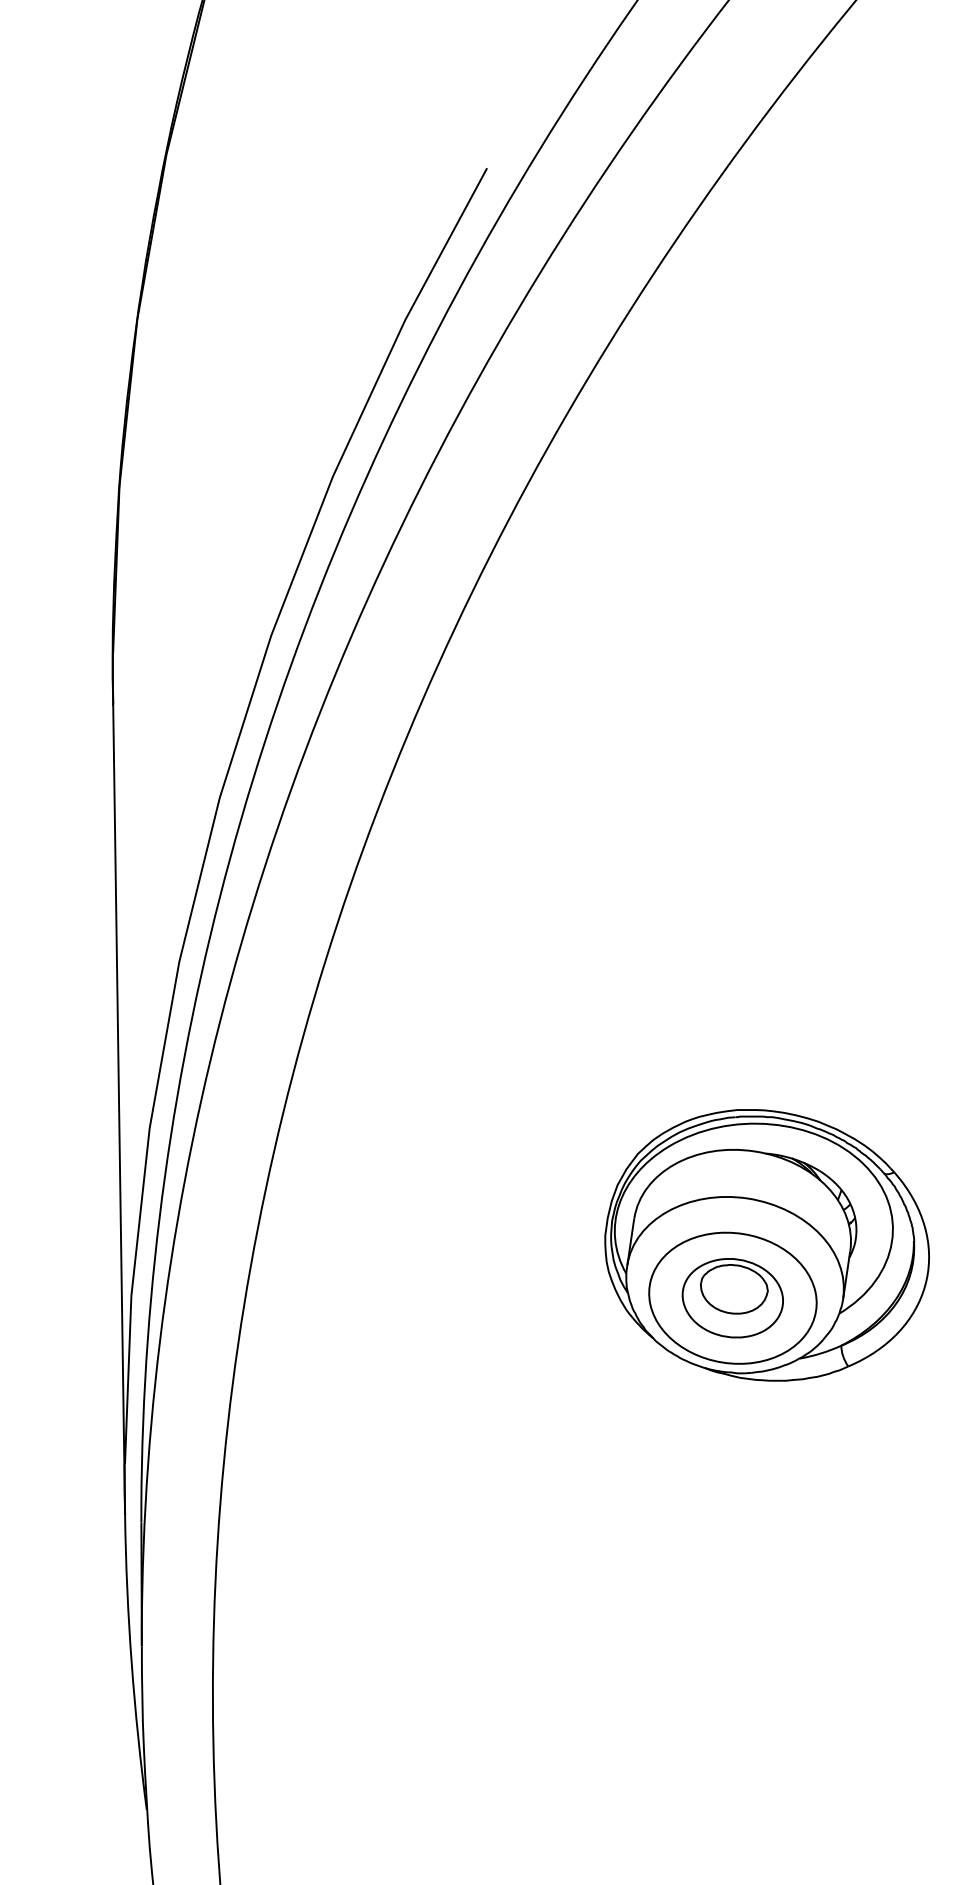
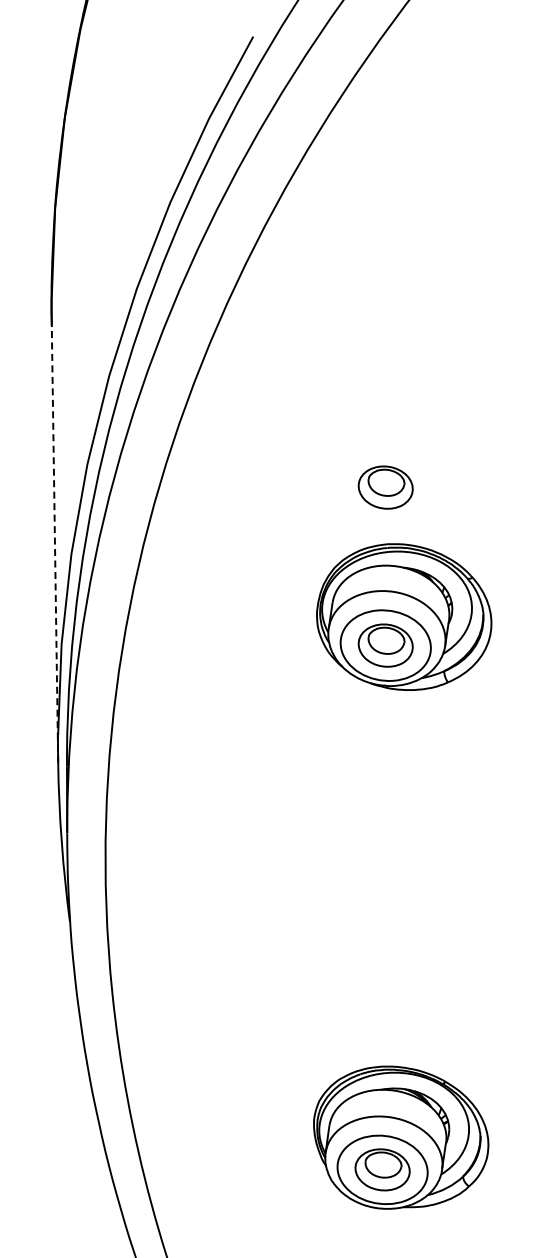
part: (732, 1004) -> (385, 487), added
line: (120, 1110) -> (55, 544), solid -> dashed

